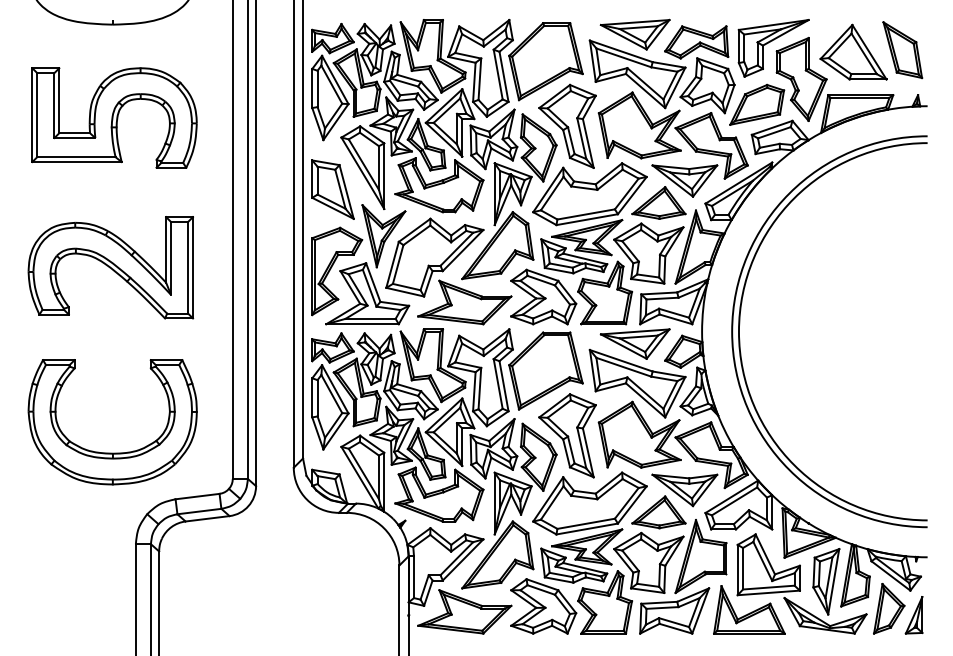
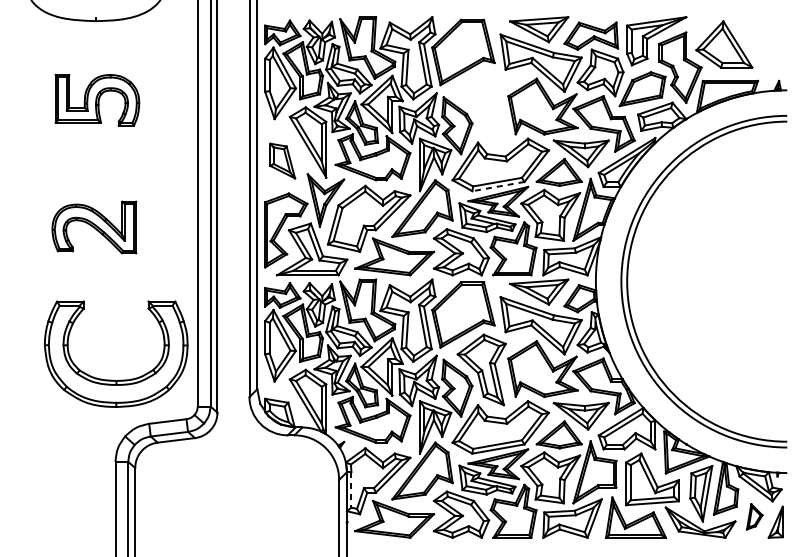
part: (902, 50) -> (765, 43), removed
part: (114, 117) -> (97, 99), size x0.6
part: (567, 125) -> (481, 106), removed
part: (332, 189) -> (282, 160), size x0.7
line: (586, 219) -> (497, 186), solid -> dashed
part: (110, 267) -> (93, 227), size x0.6
part: (112, 452) -> (116, 379), moved
line: (414, 577) -> (351, 490), solid -> dashed
part: (889, 608) -> (754, 516), size x0.6

